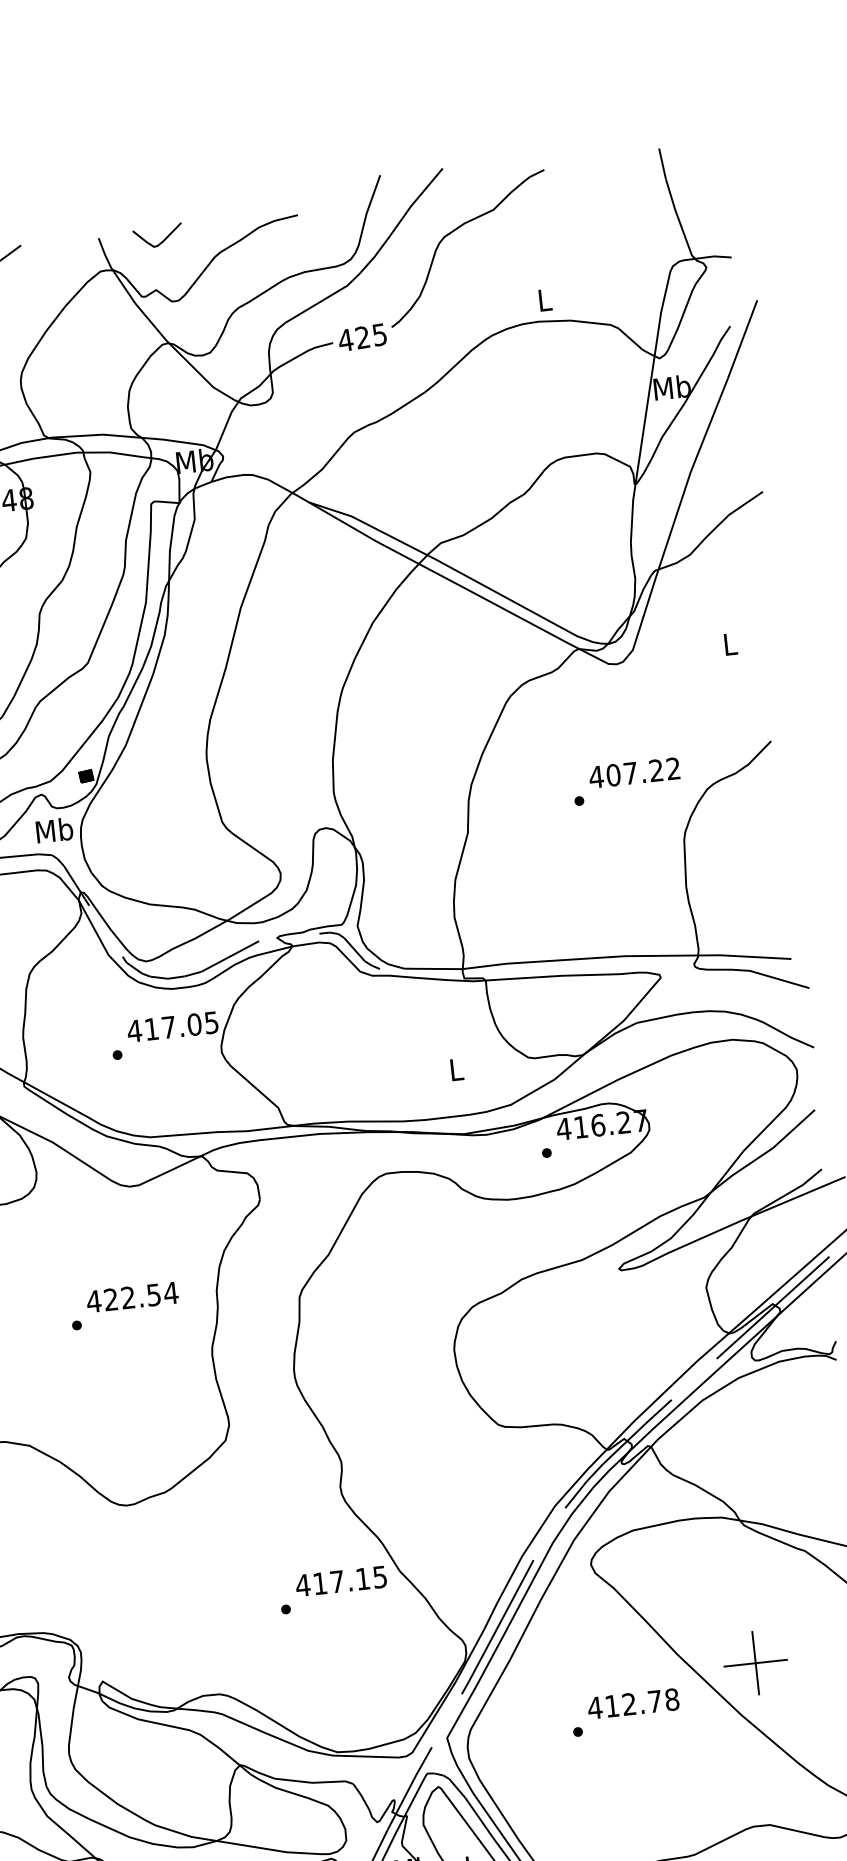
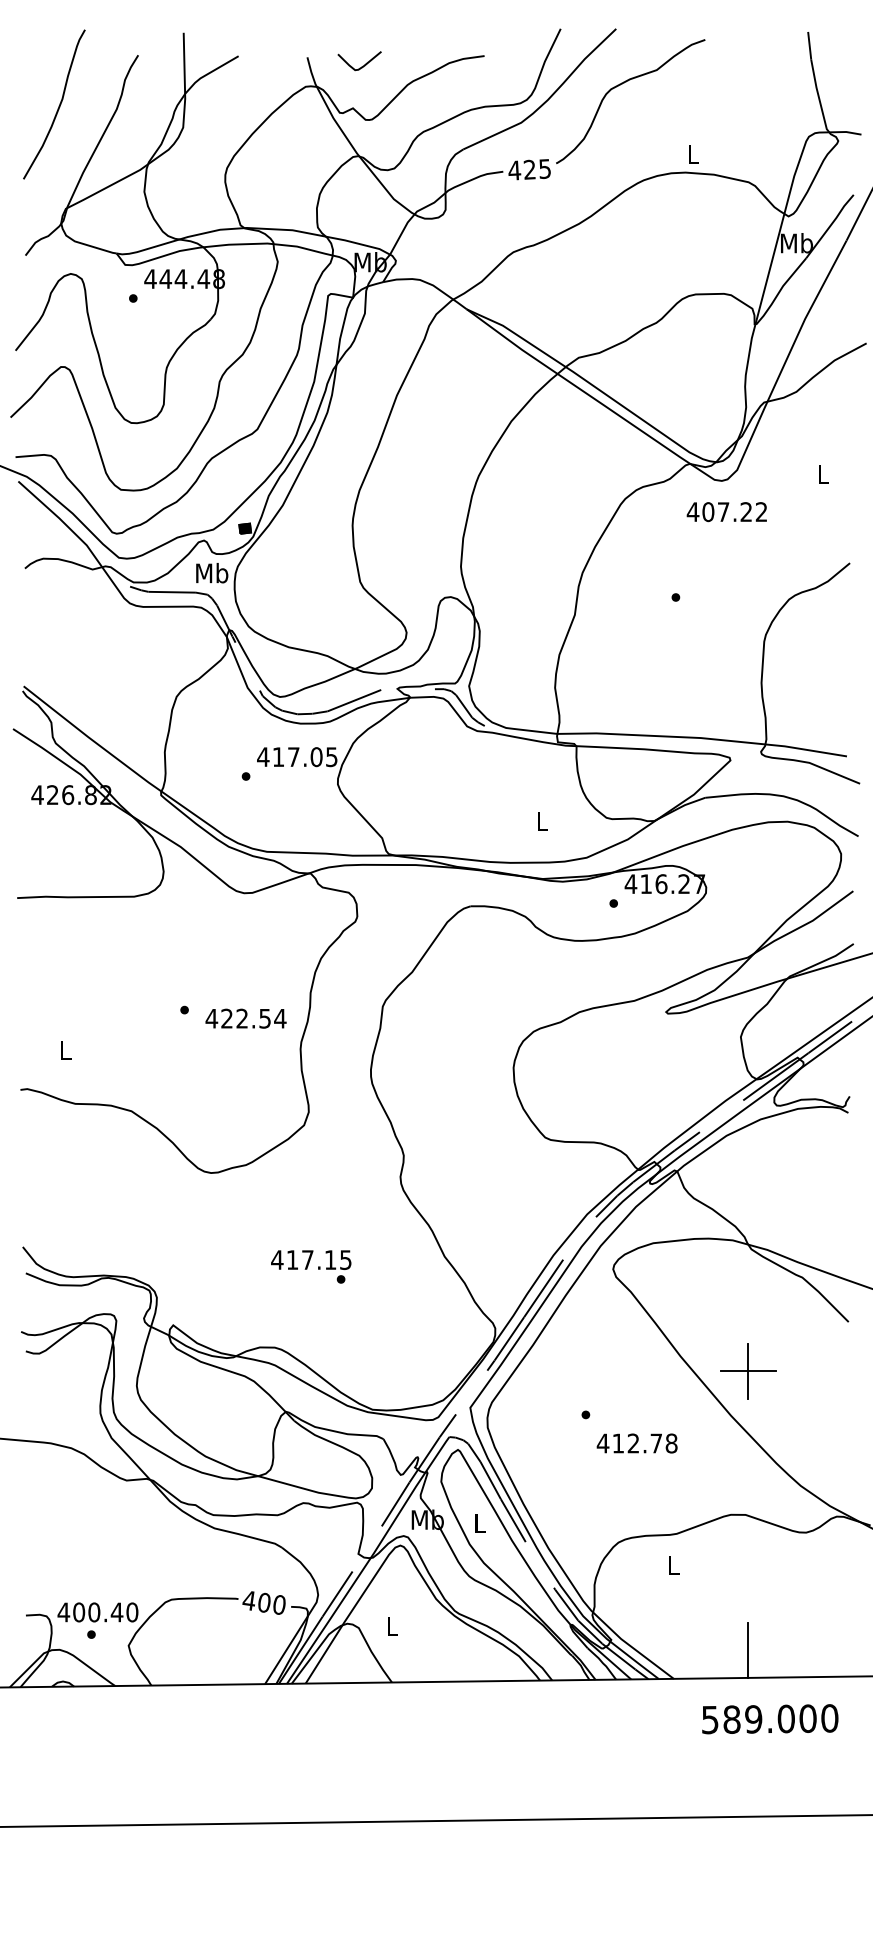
text: (634, 773) -> (726, 512), moved
text: (131, 1297) -> (245, 1018), moved
text: (341, 1580) -> (311, 1259), moved
text: (632, 1703) -> (636, 1443), moved

